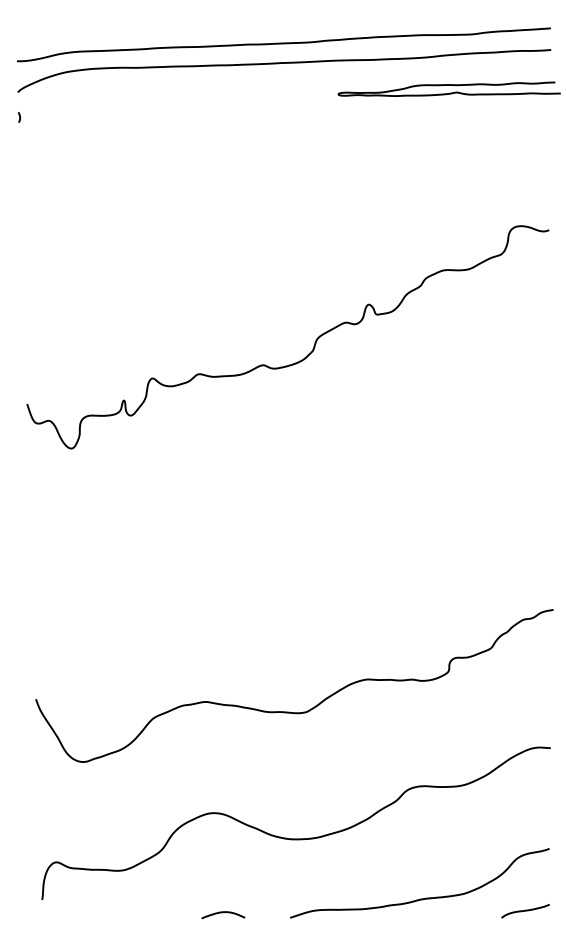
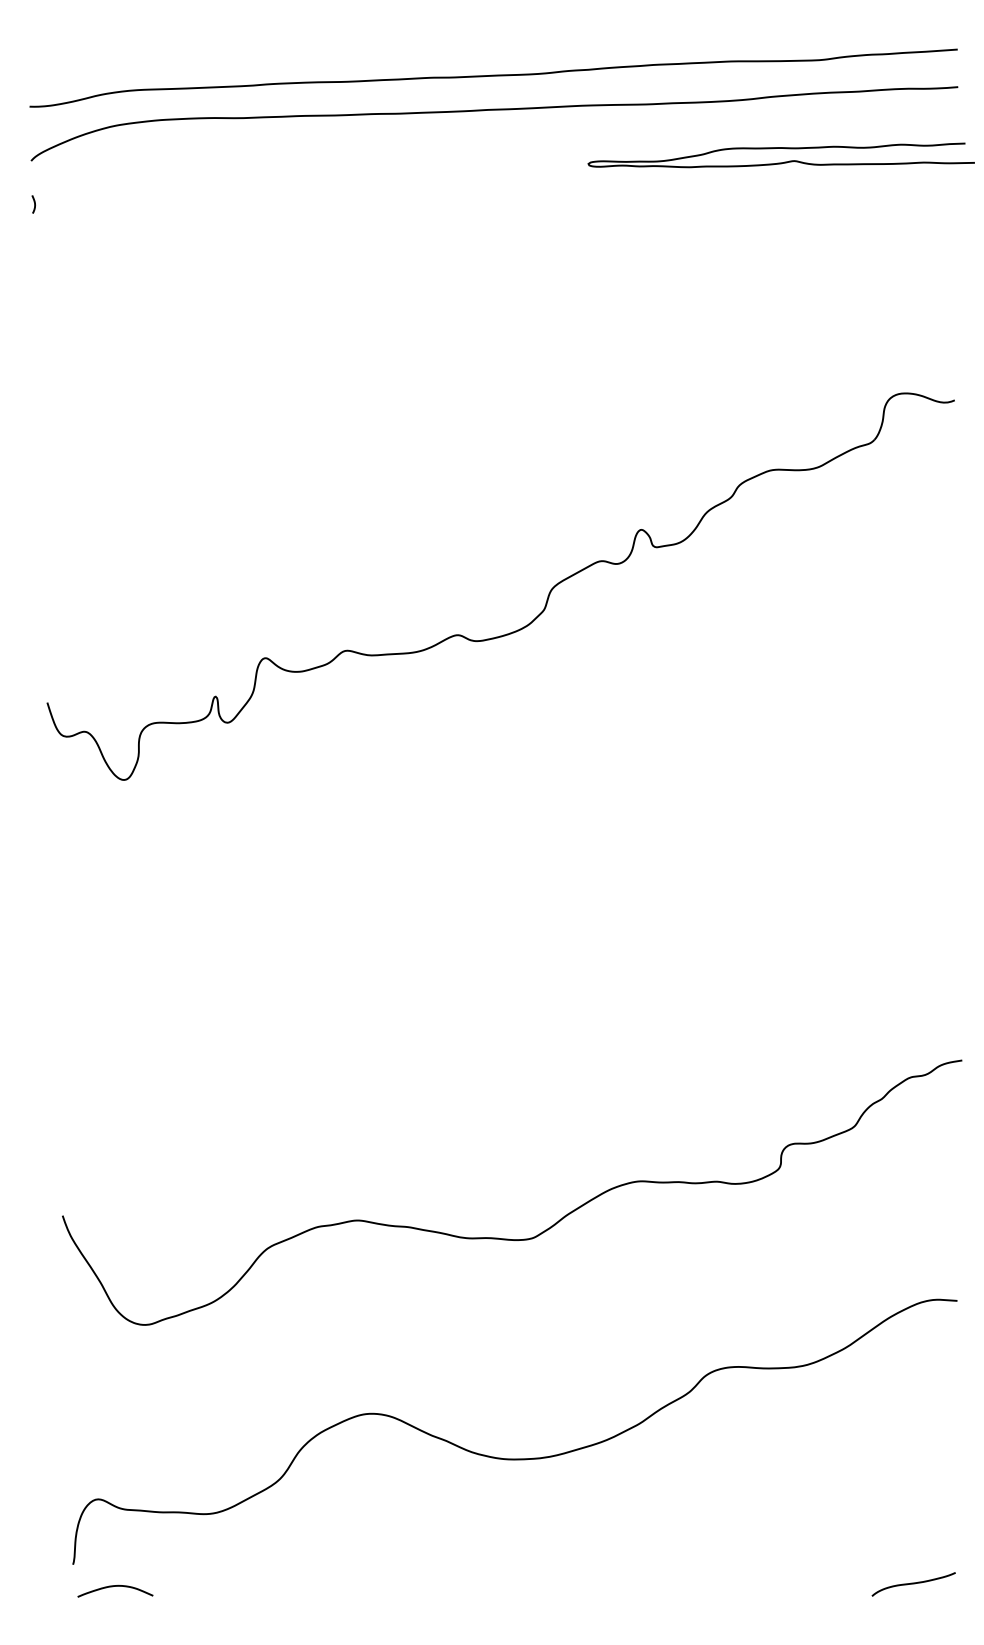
curve: (420, 898) -> (731, 1562), removed
curve: (223, 913) -> (115, 1588), moved

